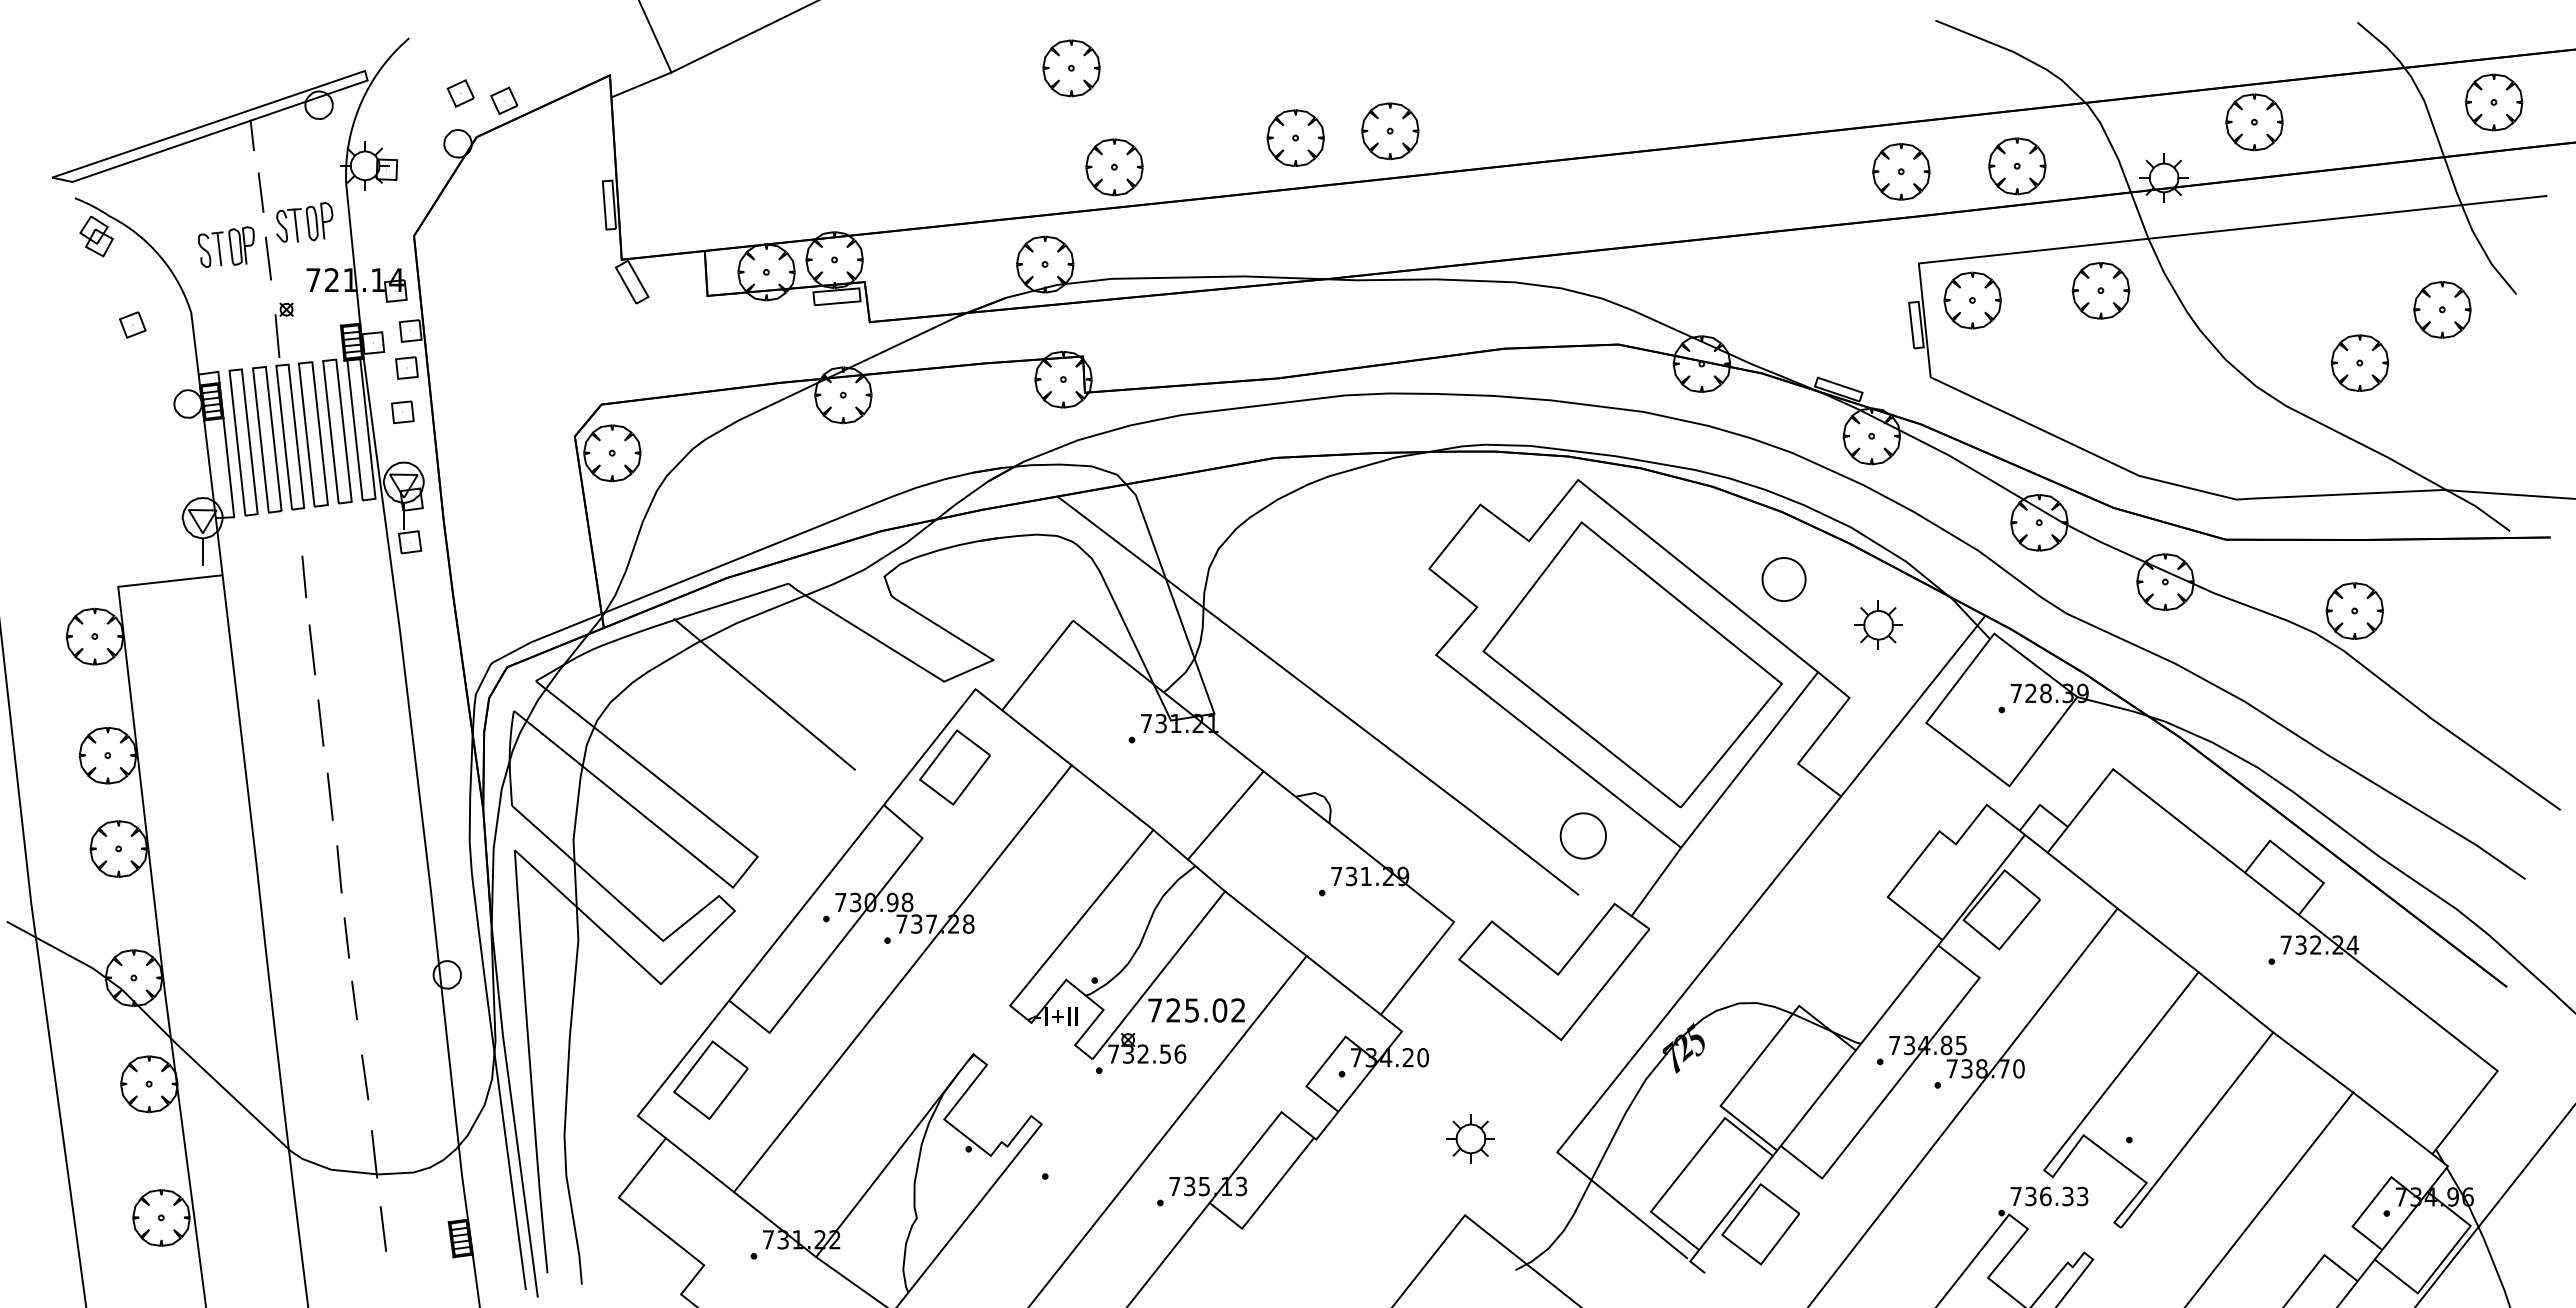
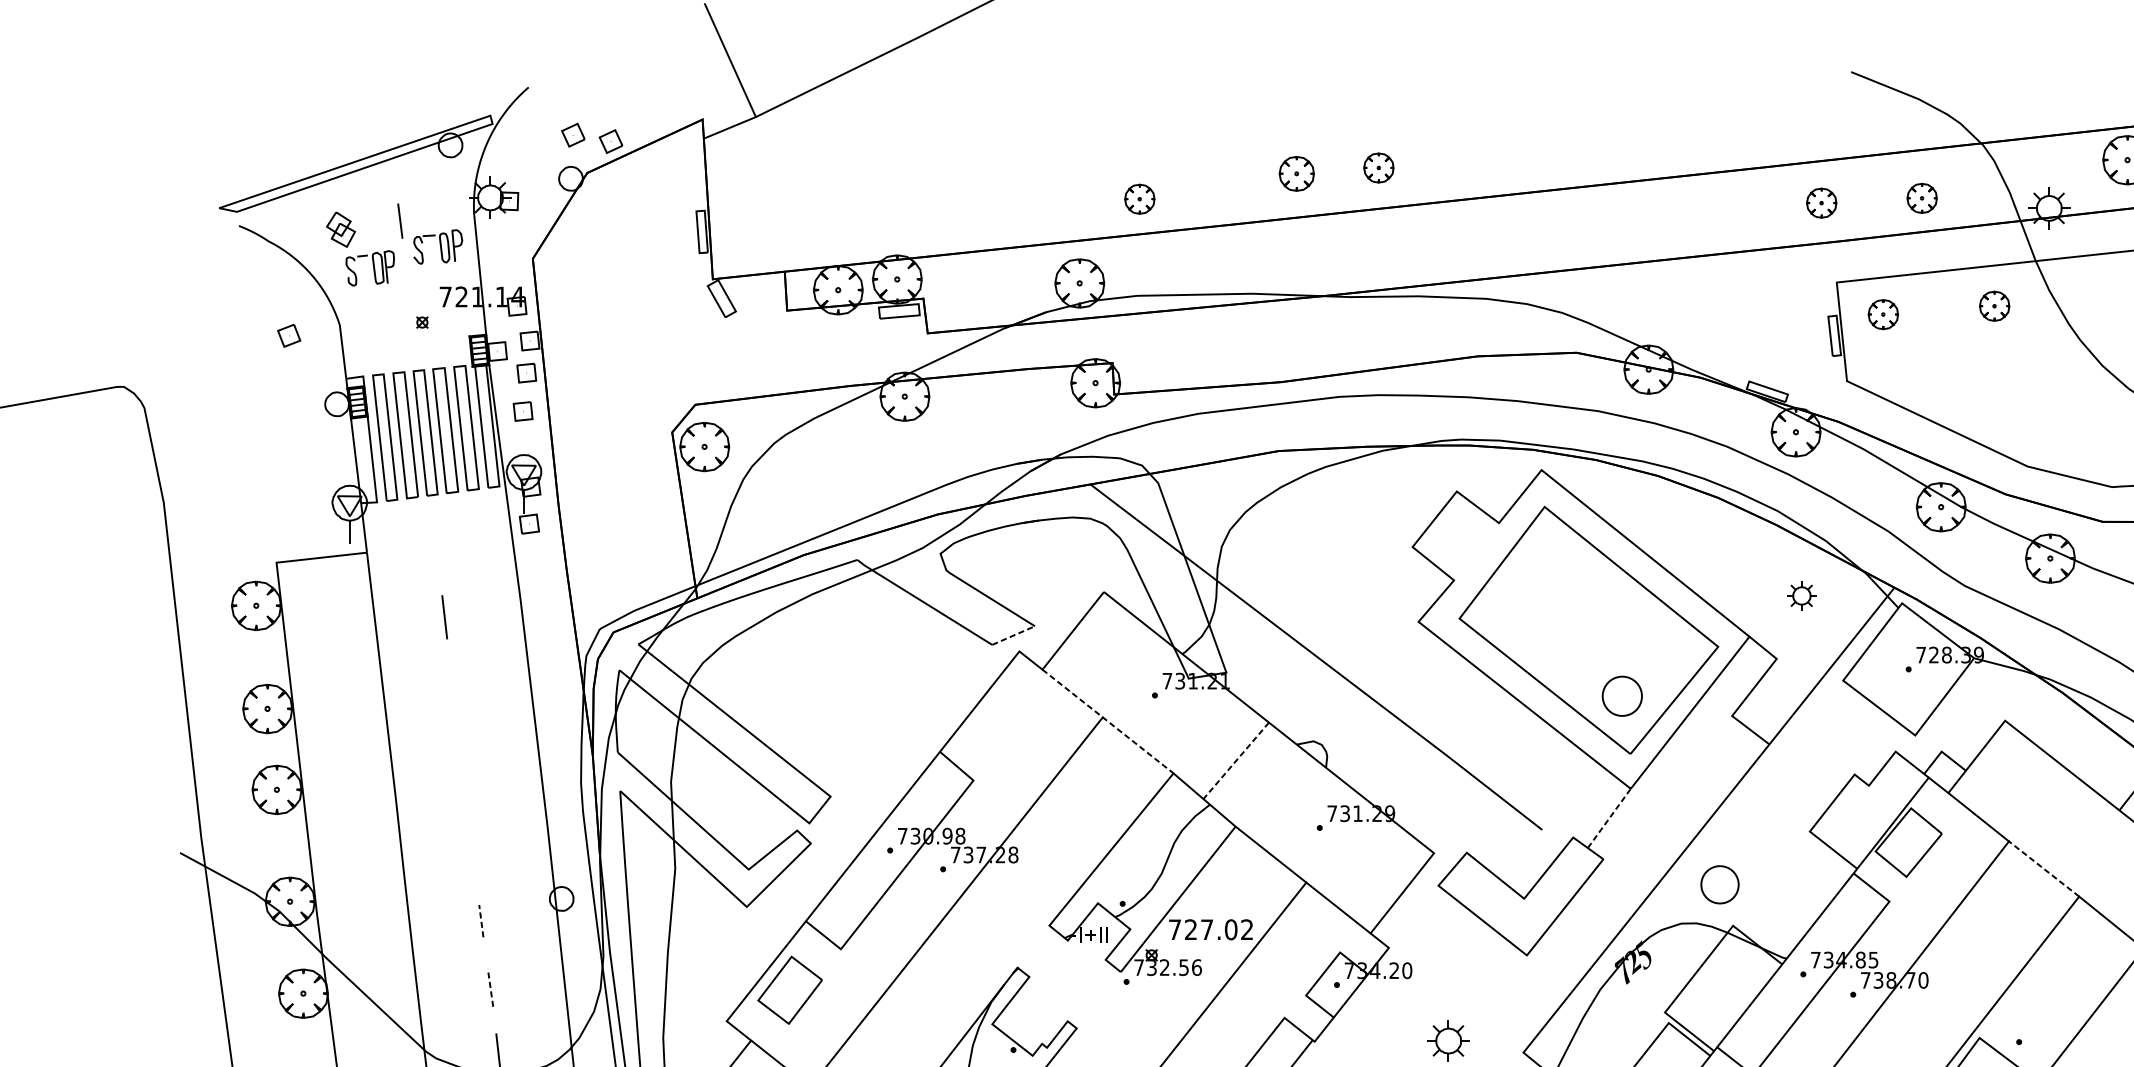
part: (1071, 68) -> (1102, 113), removed
part: (1390, 131) -> (1378, 168), size x0.6
line: (251, 135) -> (392, 171), removed
part: (1295, 137) -> (1296, 173), size x0.7
part: (2017, 166) -> (1922, 198), size x0.6
part: (1114, 167) -> (1139, 199), size x0.6
part: (1901, 171) -> (1821, 202), size x0.6
line: (295, 225) -> (430, 249), removed
part: (96, 236) -> (340, 229), moved
line: (219, 248) -> (364, 269), removed
line: (268, 258) -> (406, 278), removed
part: (2100, 290) -> (1994, 305), size x0.6
part: (1972, 300) -> (1883, 314), size x0.6
line: (277, 336) -> (414, 345), removed
line: (304, 576) -> (437, 553), removed
part: (1783, 579) -> (1719, 884), moved
part: (1878, 624) -> (1801, 595), size x0.7
line: (968, 670) -> (1013, 635), solid -> dashed
line: (764, 694) -> (836, 656), removed
line: (320, 722) -> (451, 680), removed
part: (954, 767) -> (1001, 719), removed
line: (1078, 770) -> (1108, 721), solid -> dashed
line: (329, 796) -> (459, 744), removed
line: (1225, 815) -> (1236, 760), solid -> dashed
part: (1582, 835) -> (1621, 695), moved
line: (339, 869) -> (468, 807), removed
line: (1656, 881) -> (1609, 818), solid -> dashed
line: (346, 937) -> (474, 866), removed
line: (2158, 940) -> (2044, 869), solid -> dashed
line: (354, 1000) -> (481, 921), solid -> dashed
text: (1191, 1010) -> (1206, 929), 725.02 -> 727.02
line: (365, 1077) -> (490, 987), solid -> dashed

